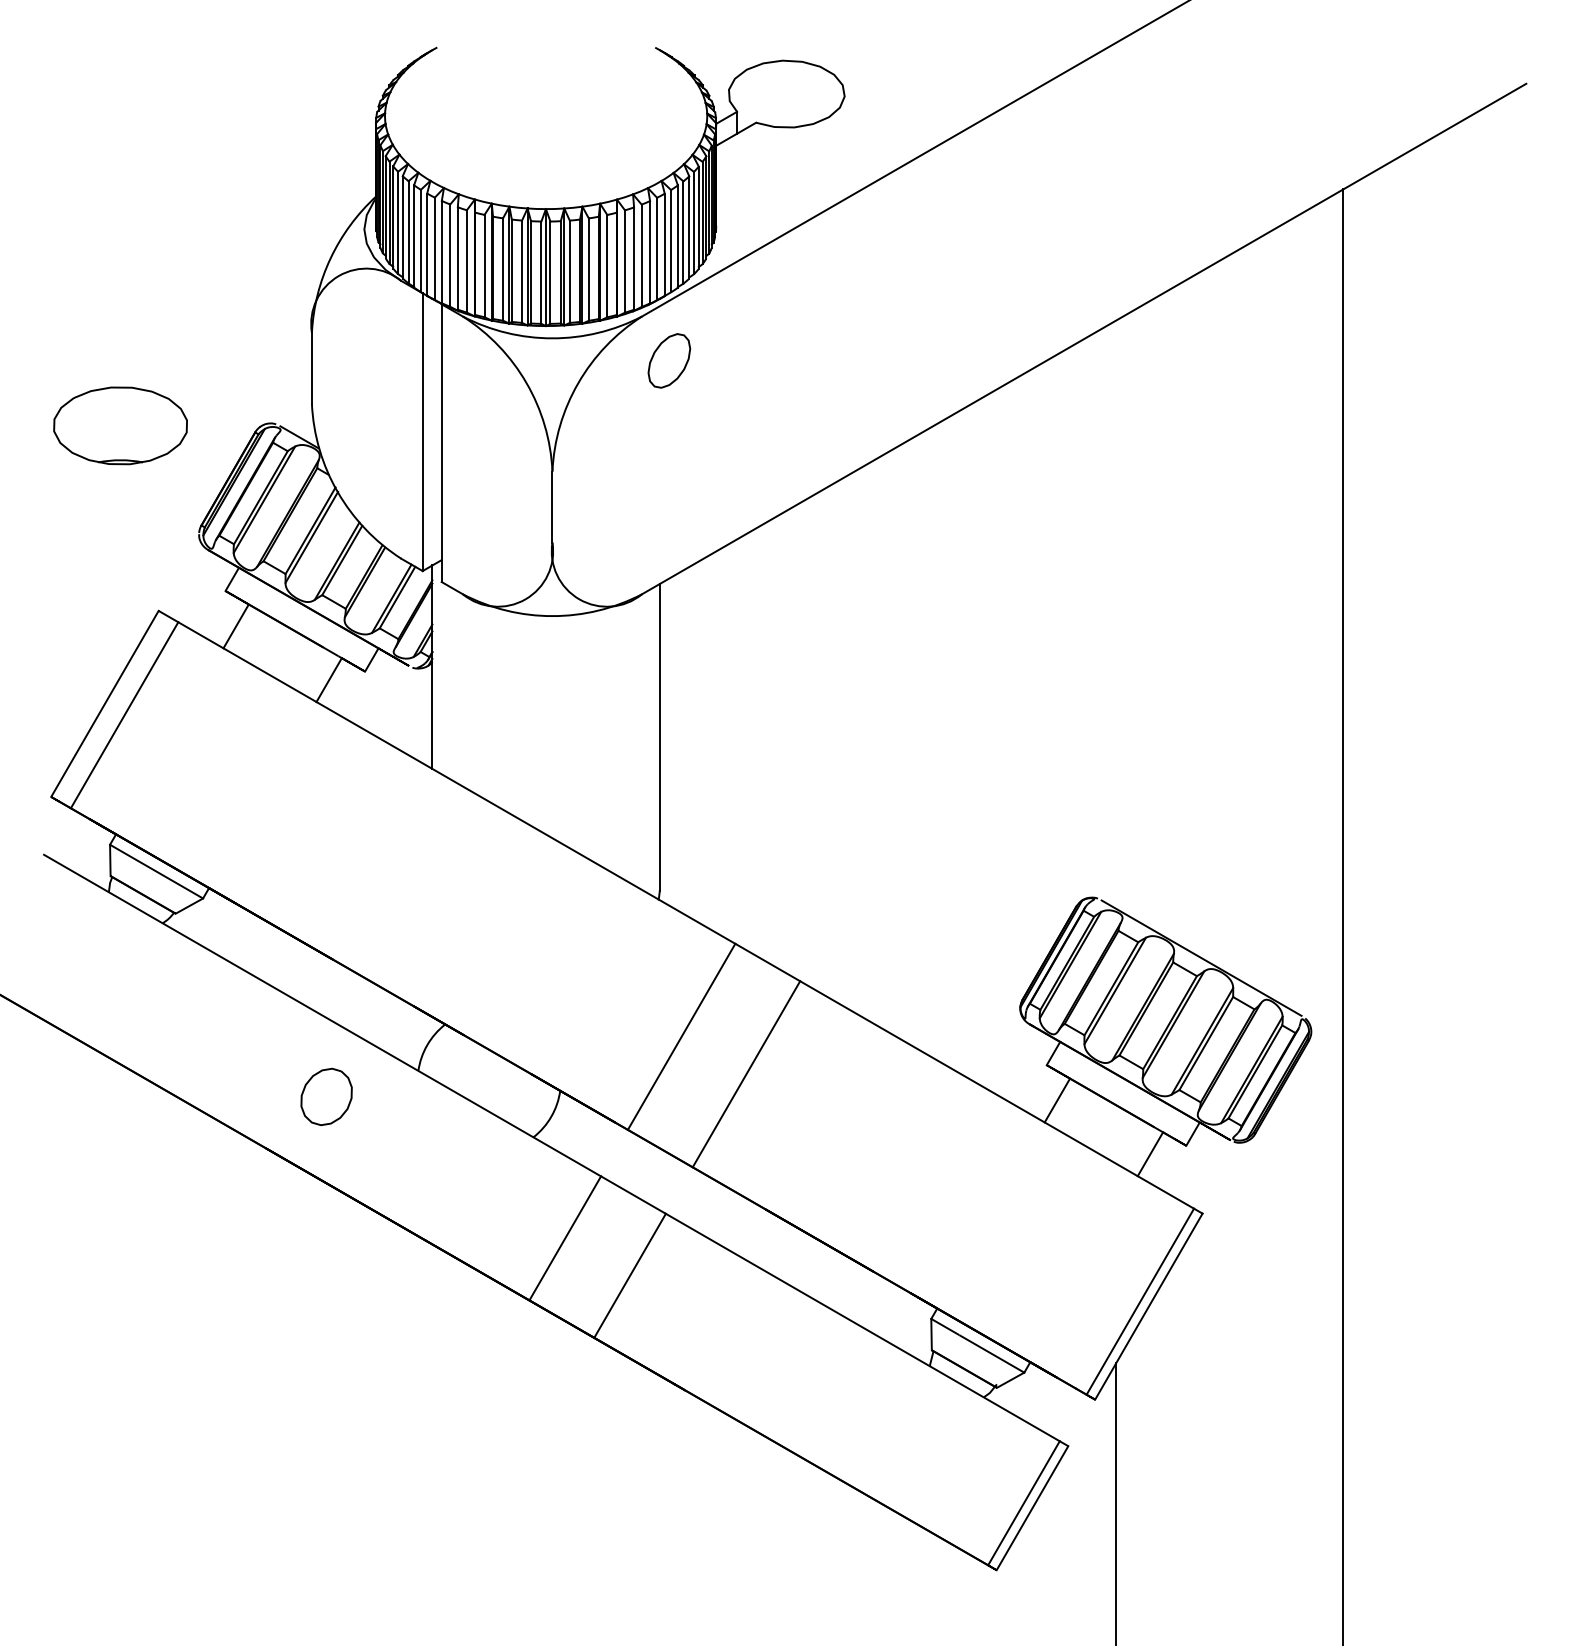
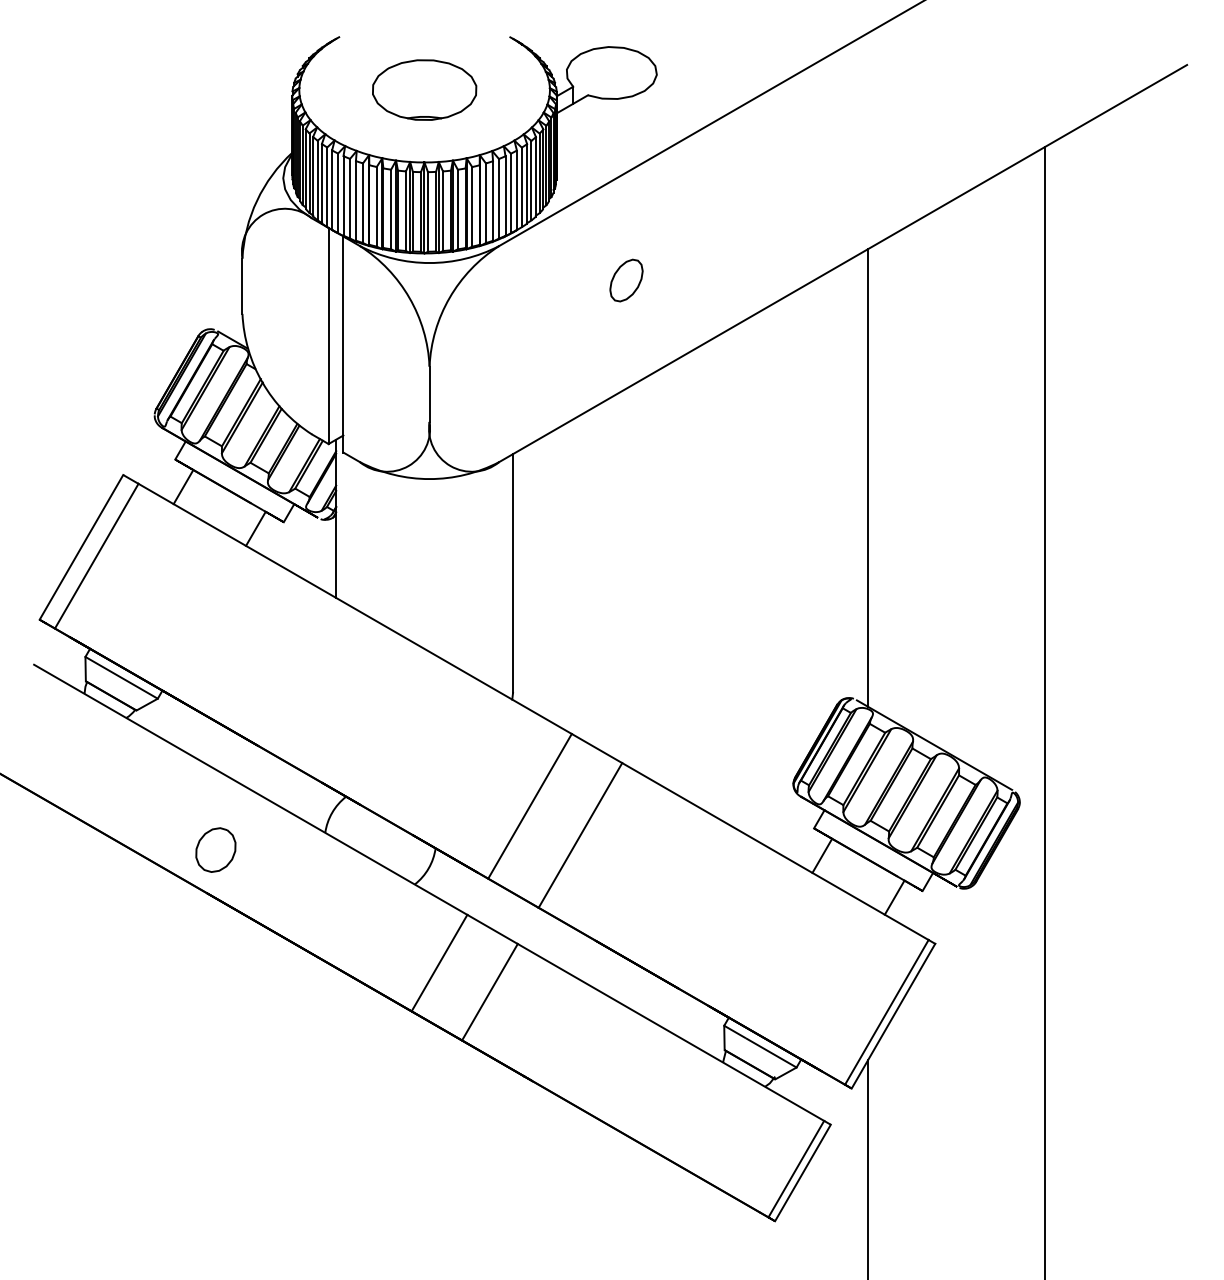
part: (669, 360) -> (626, 280), moved
part: (120, 425) -> (424, 89), moved
line: (1115, 614) -> (867, 477), added
part: (326, 1096) -> (215, 849), moved

